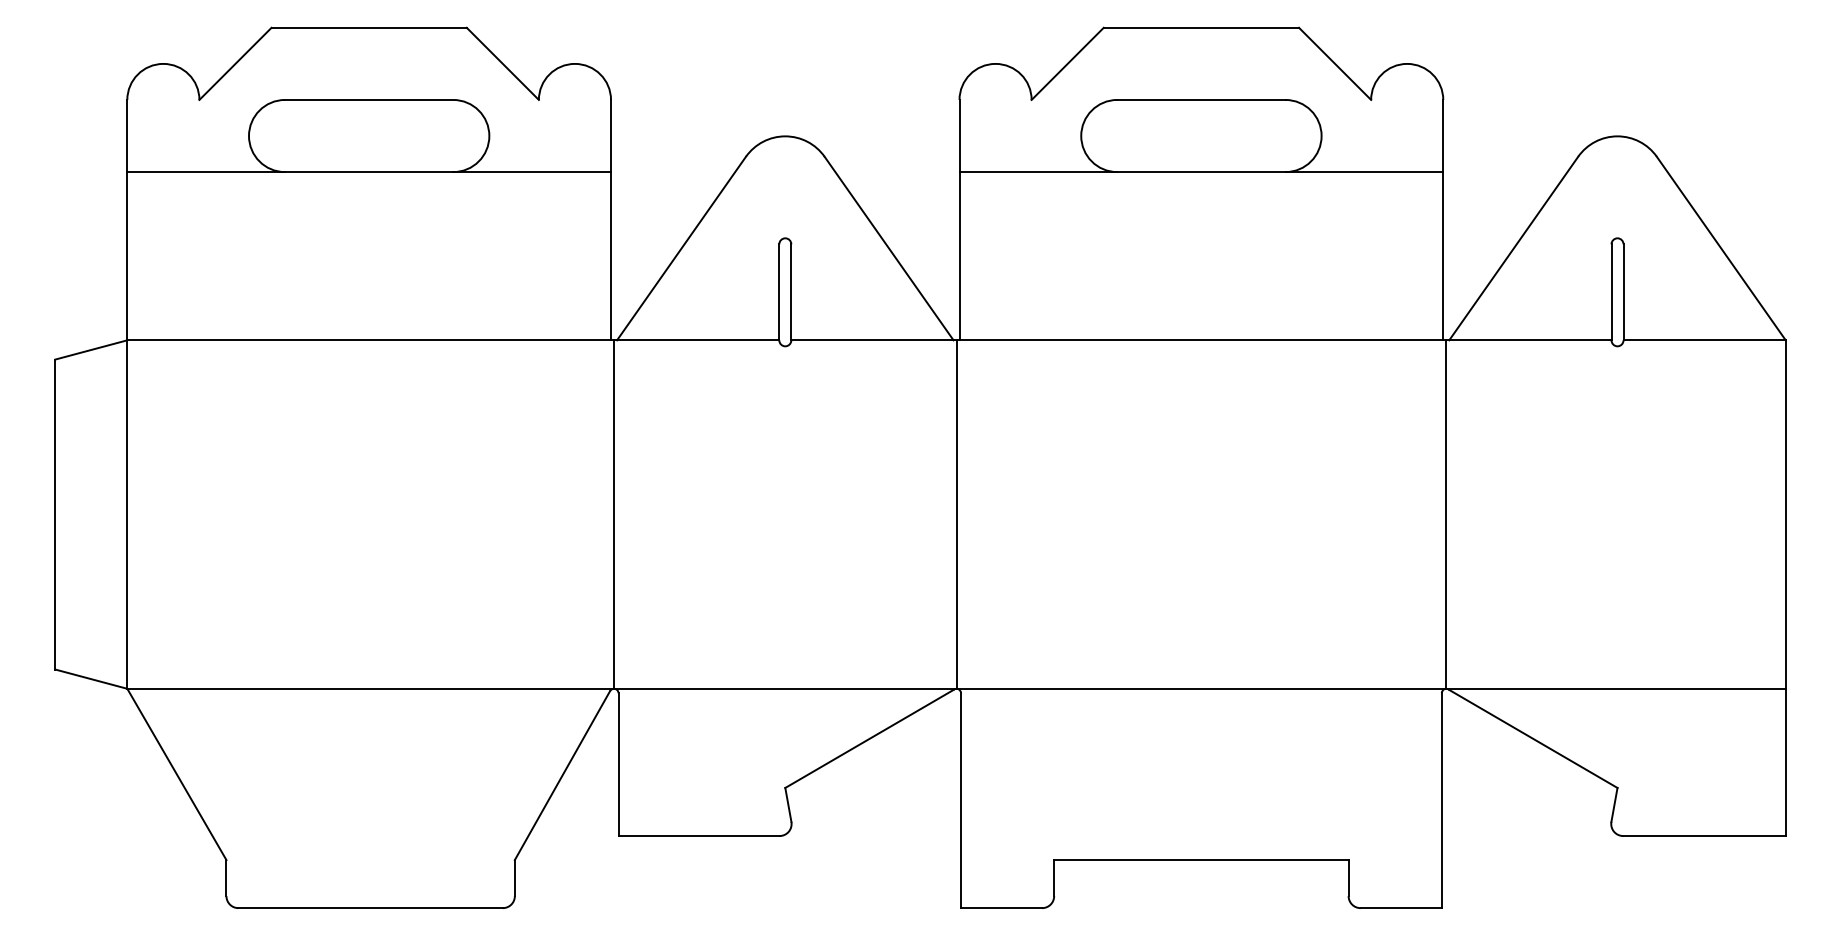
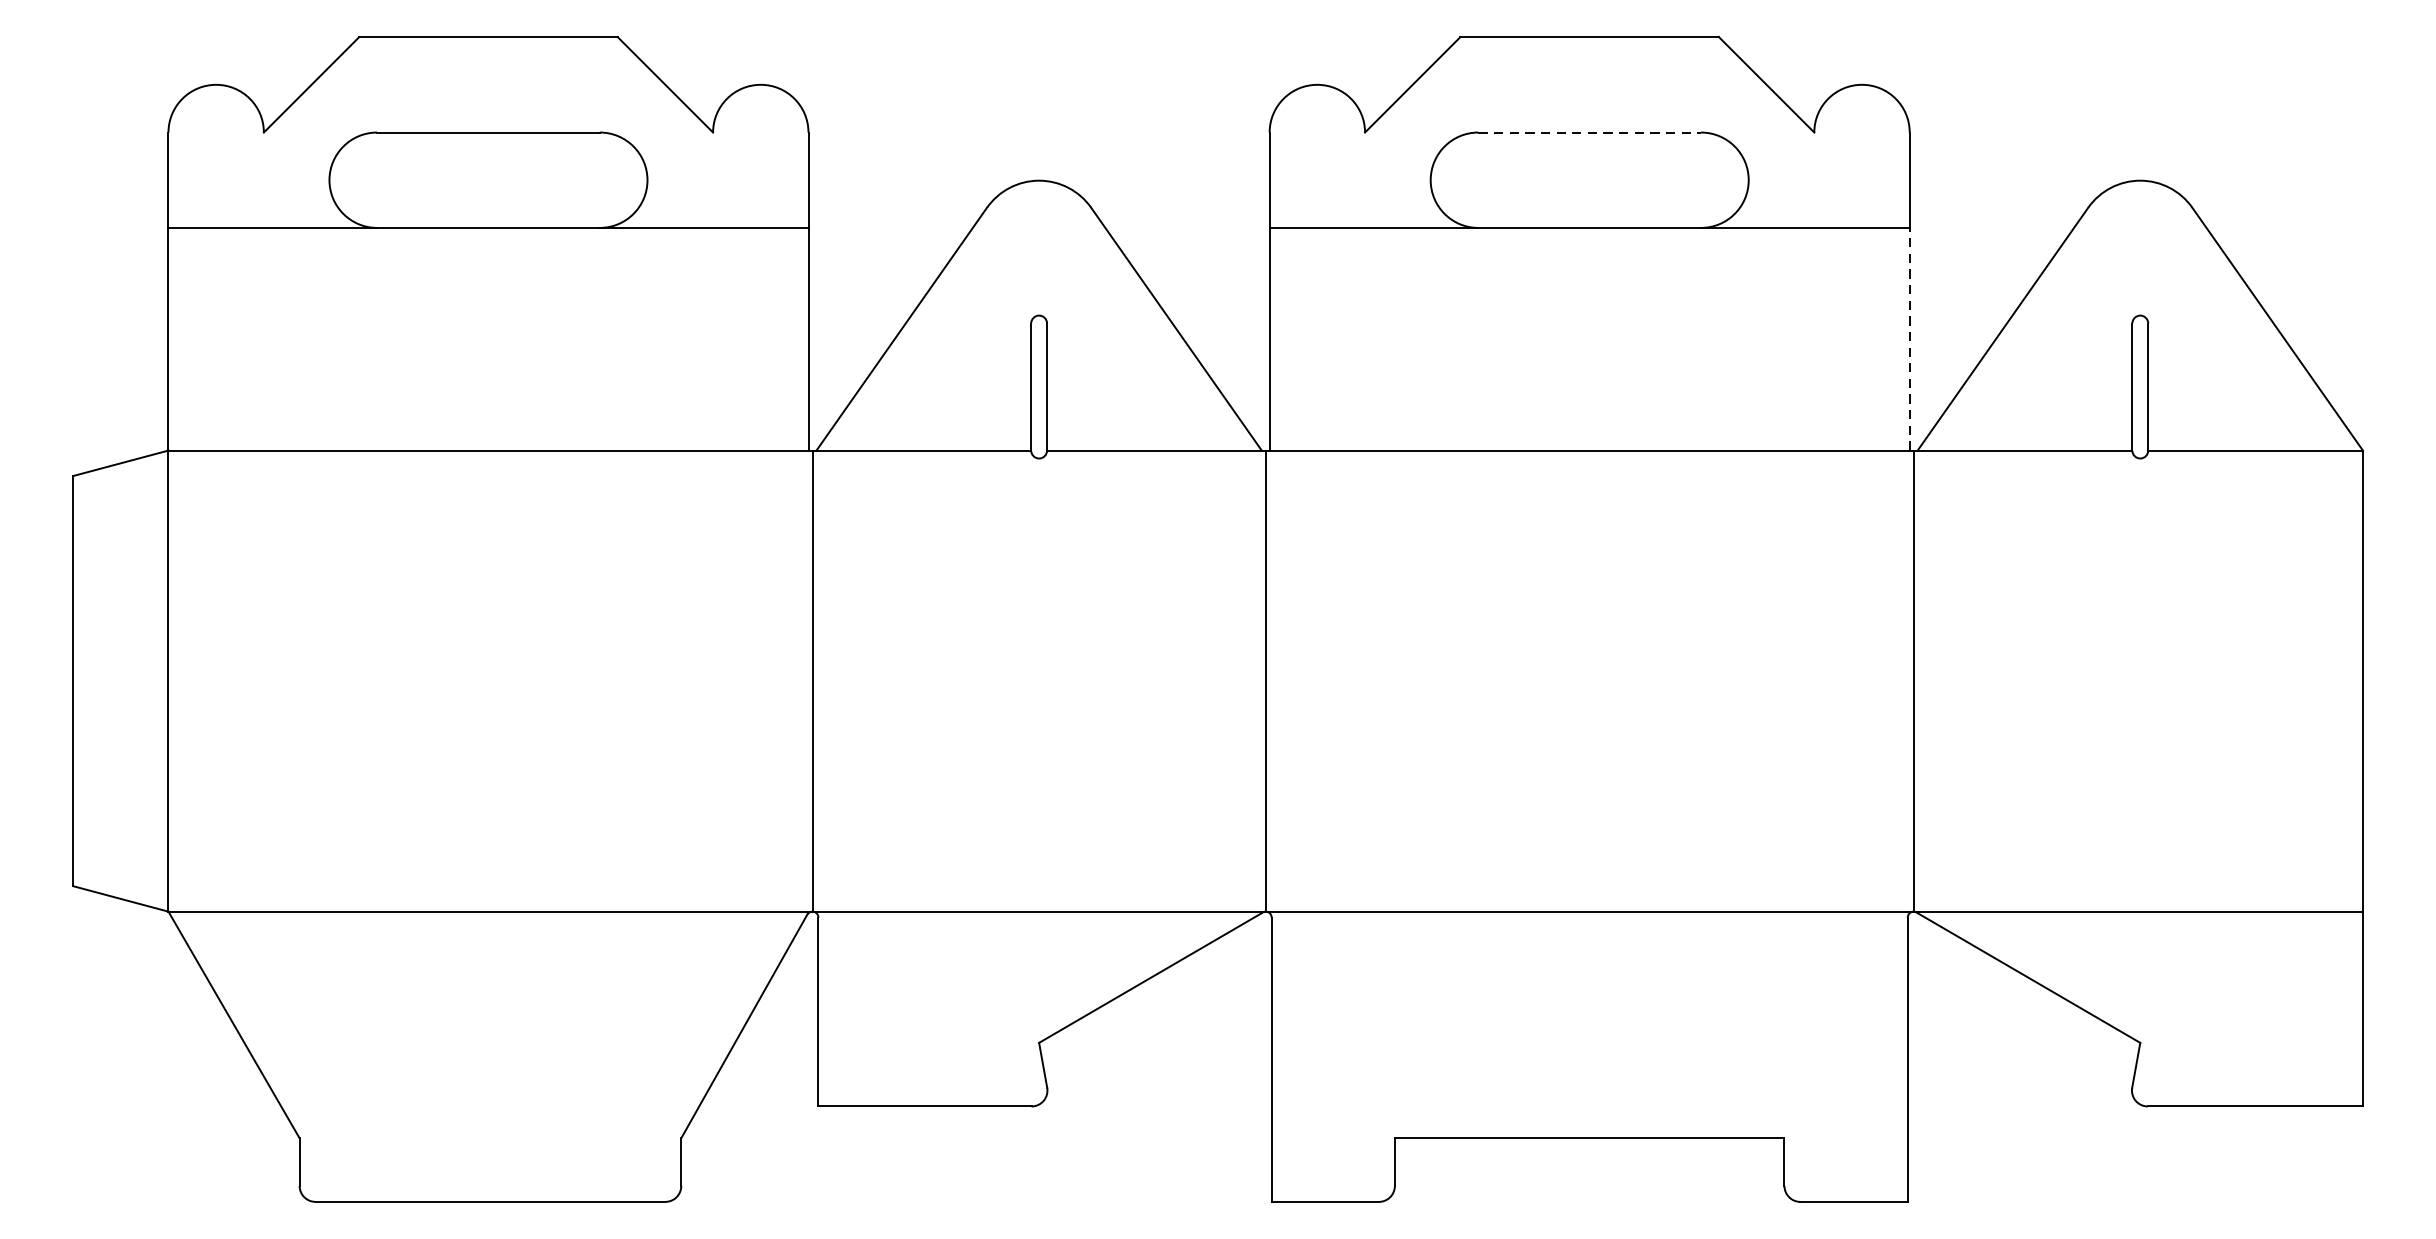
line: (1201, 99) -> (1589, 131), solid -> dashed
line: (1443, 255) -> (1910, 338), solid -> dashed

